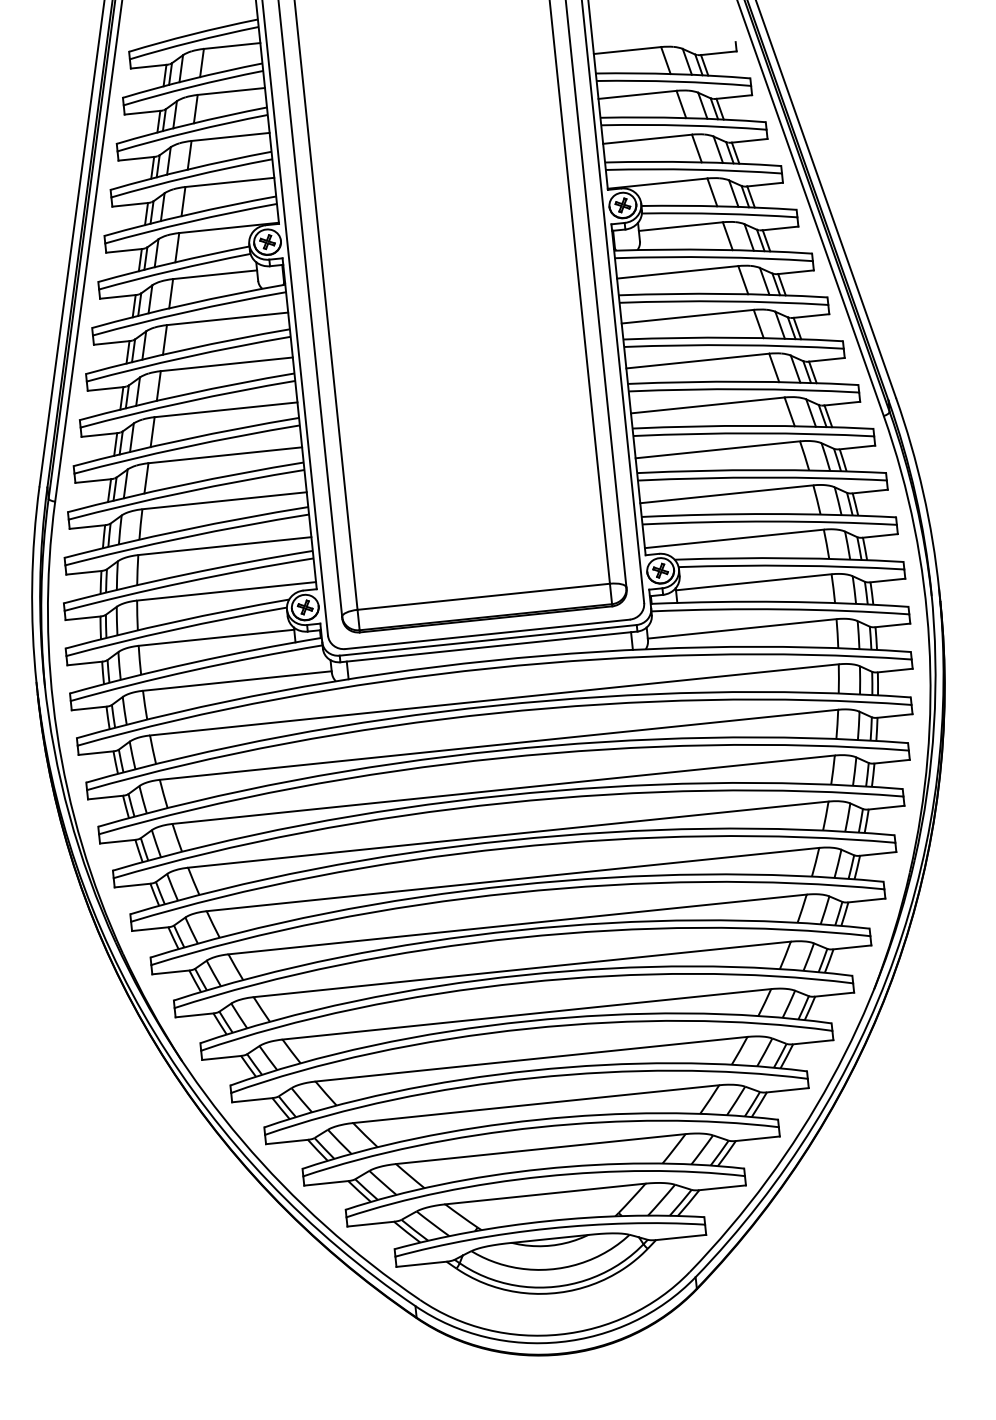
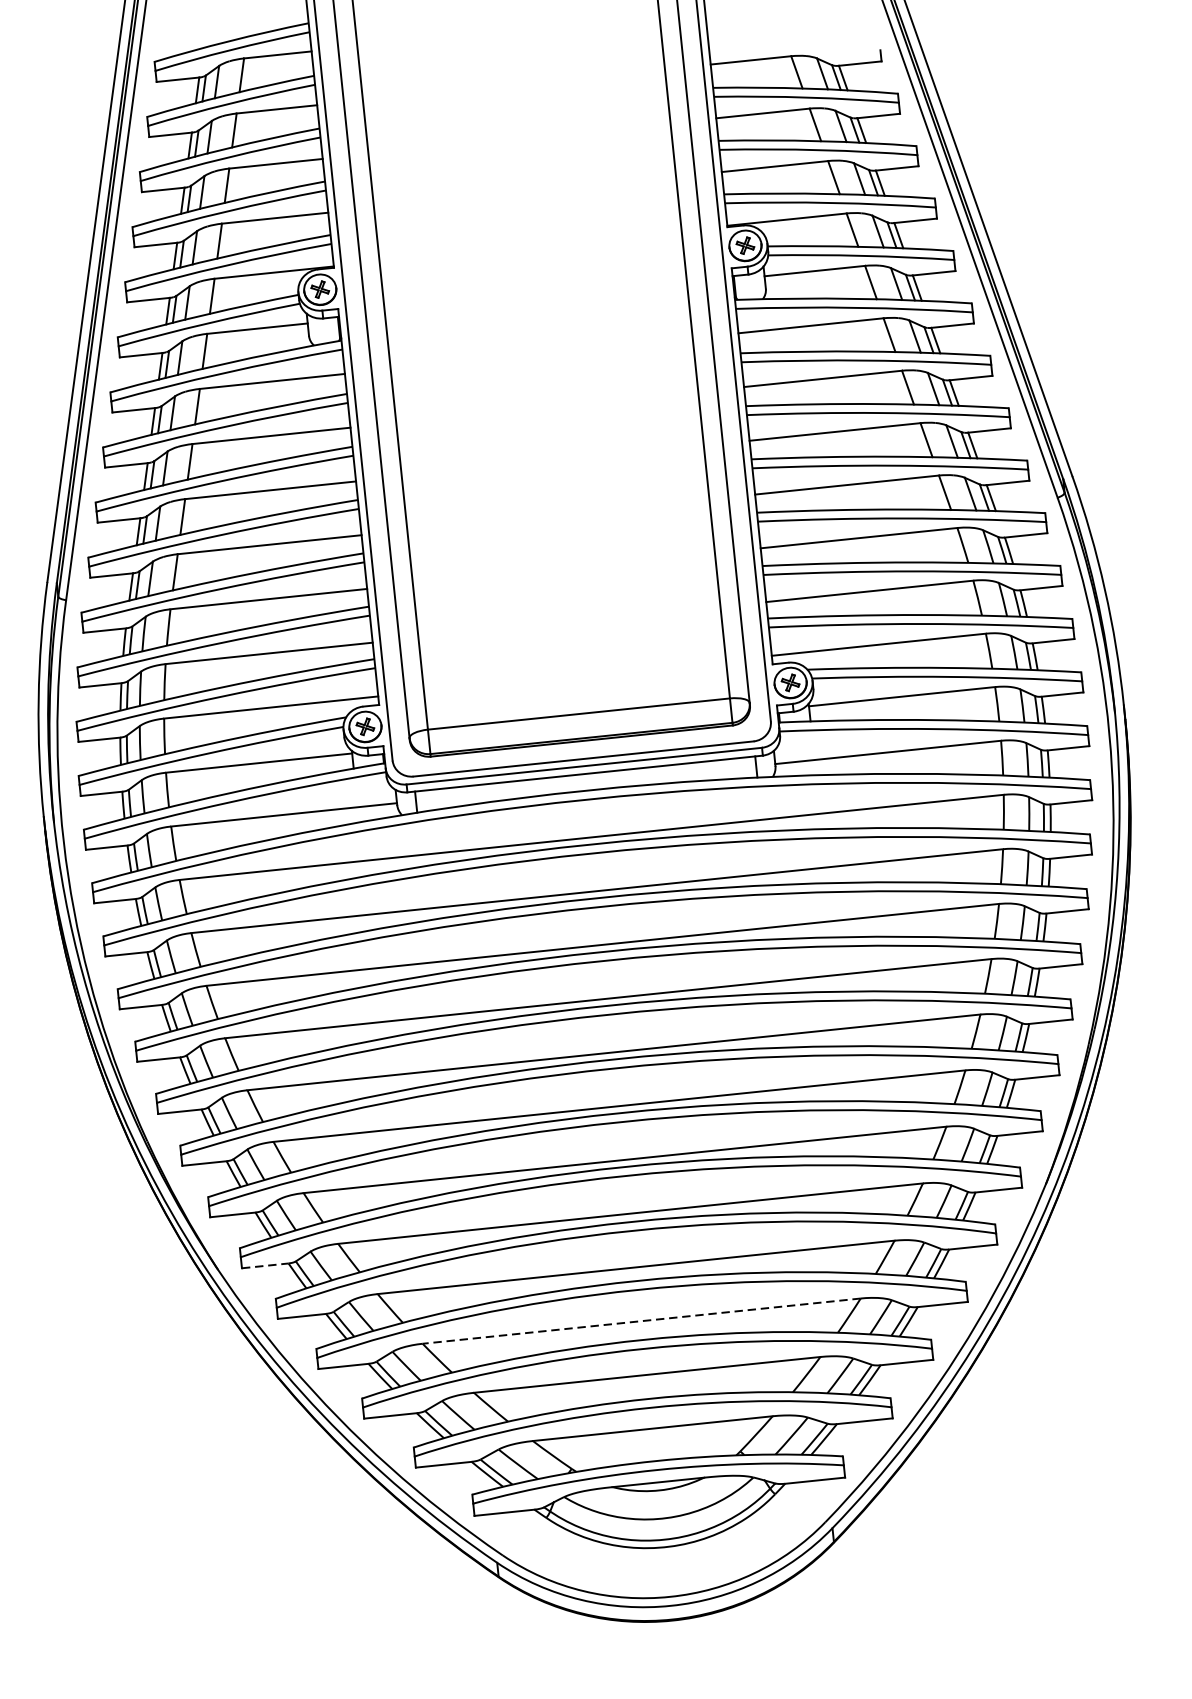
line: (221, 1057) -> (265, 1265), solid -> dashed
line: (535, 1104) -> (640, 1321), solid -> dashed

